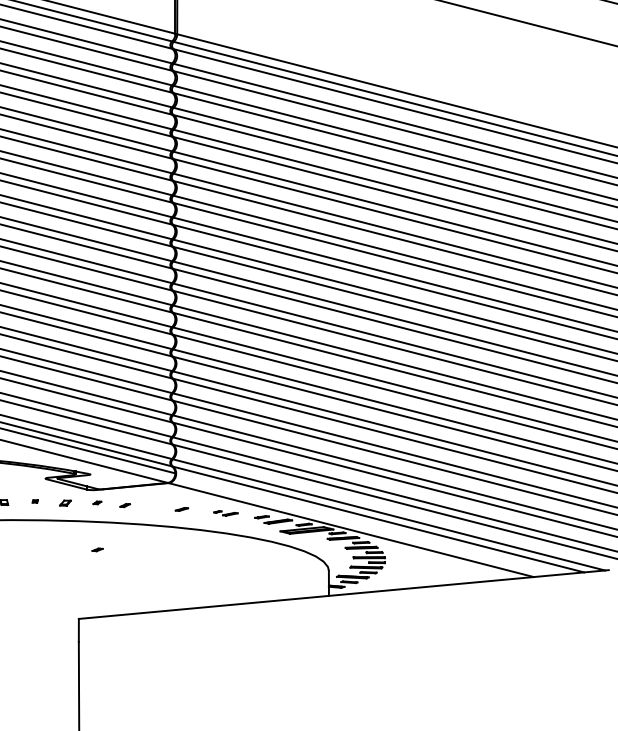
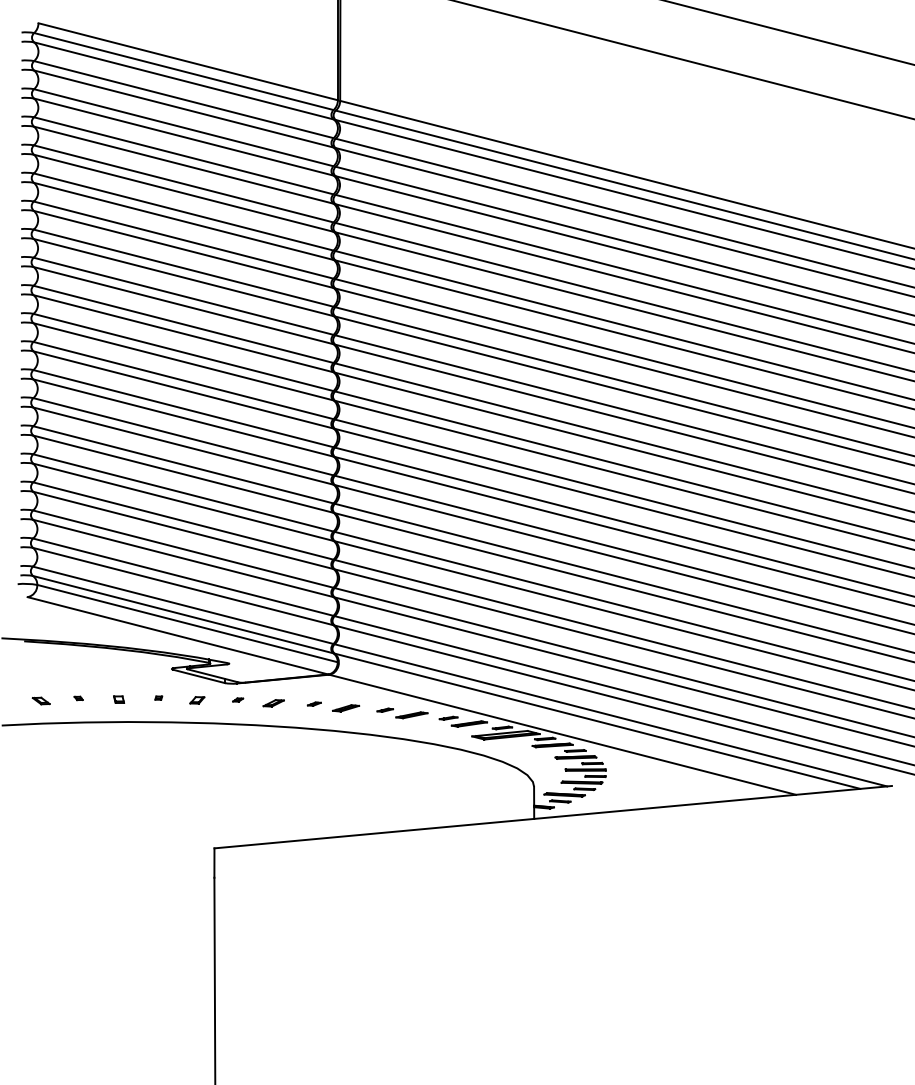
part: (125, 505) -> (273, 703), size x1.67
part: (182, 509) -> (346, 708), size x1.67
part: (225, 513) -> (402, 713), size x1.67
part: (96, 549) -> (313, 703), moved

